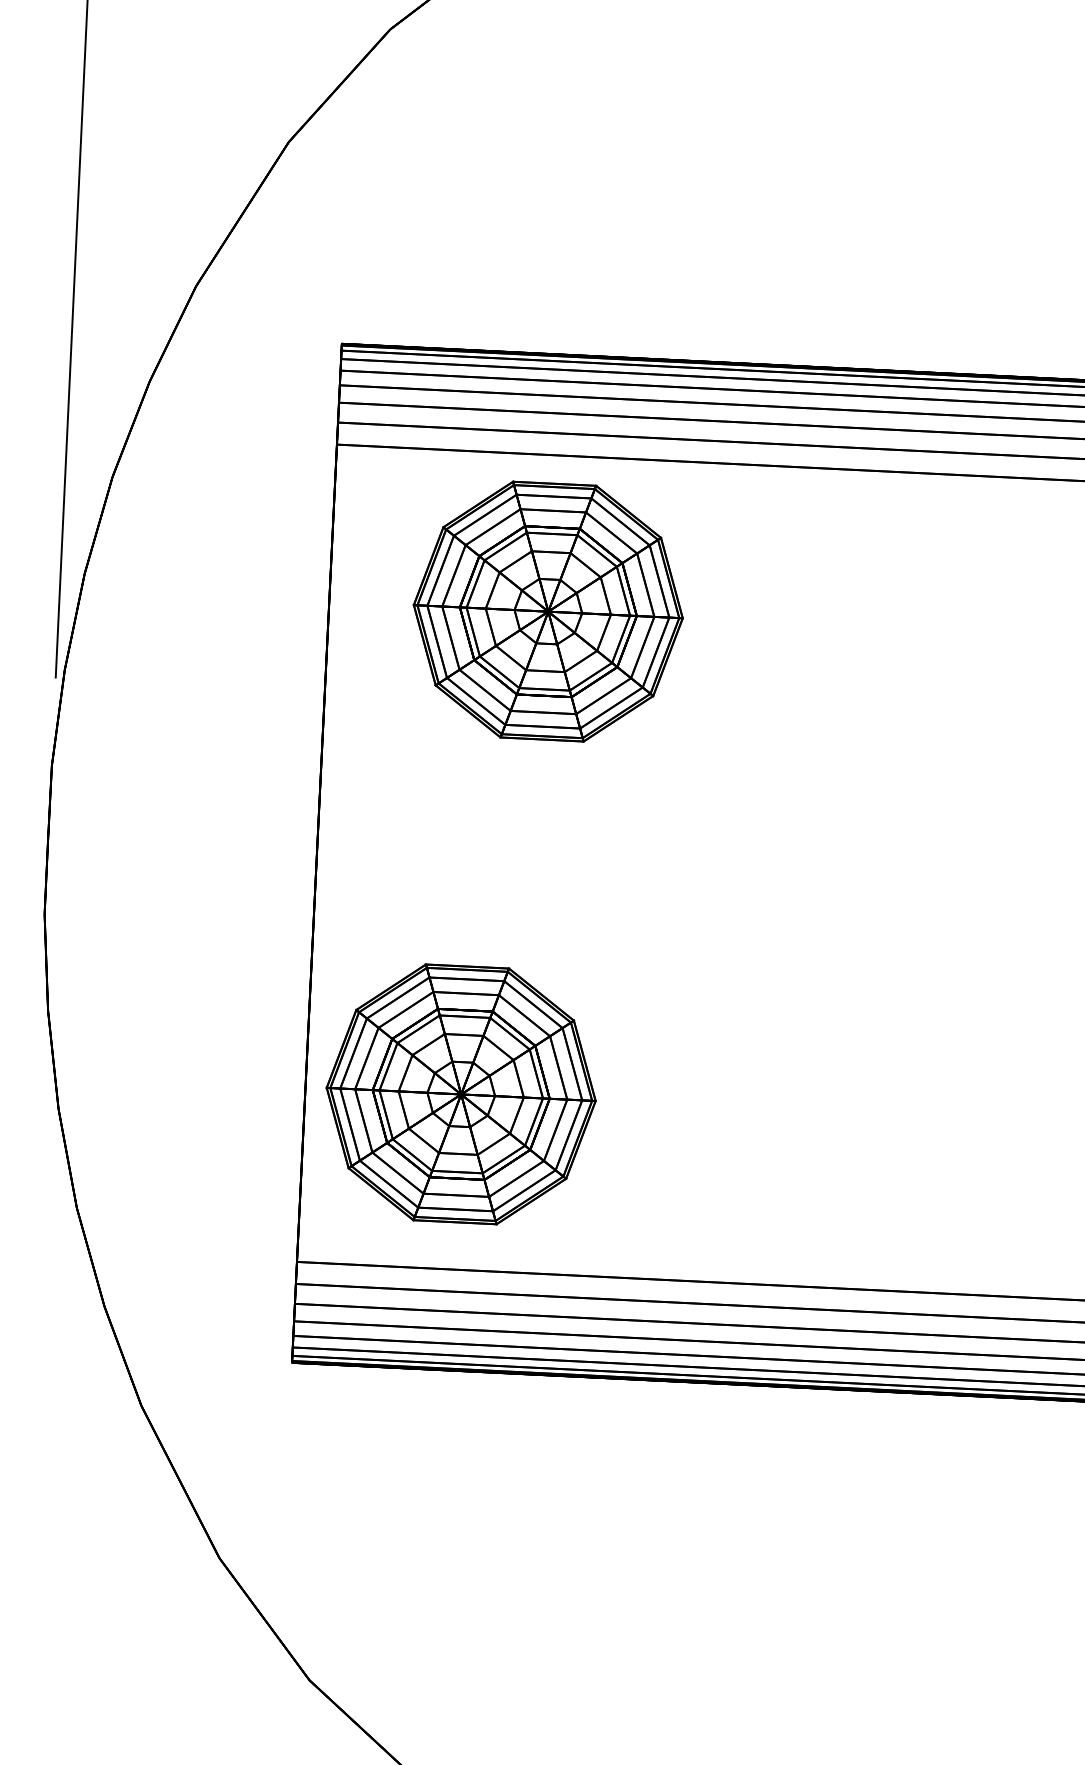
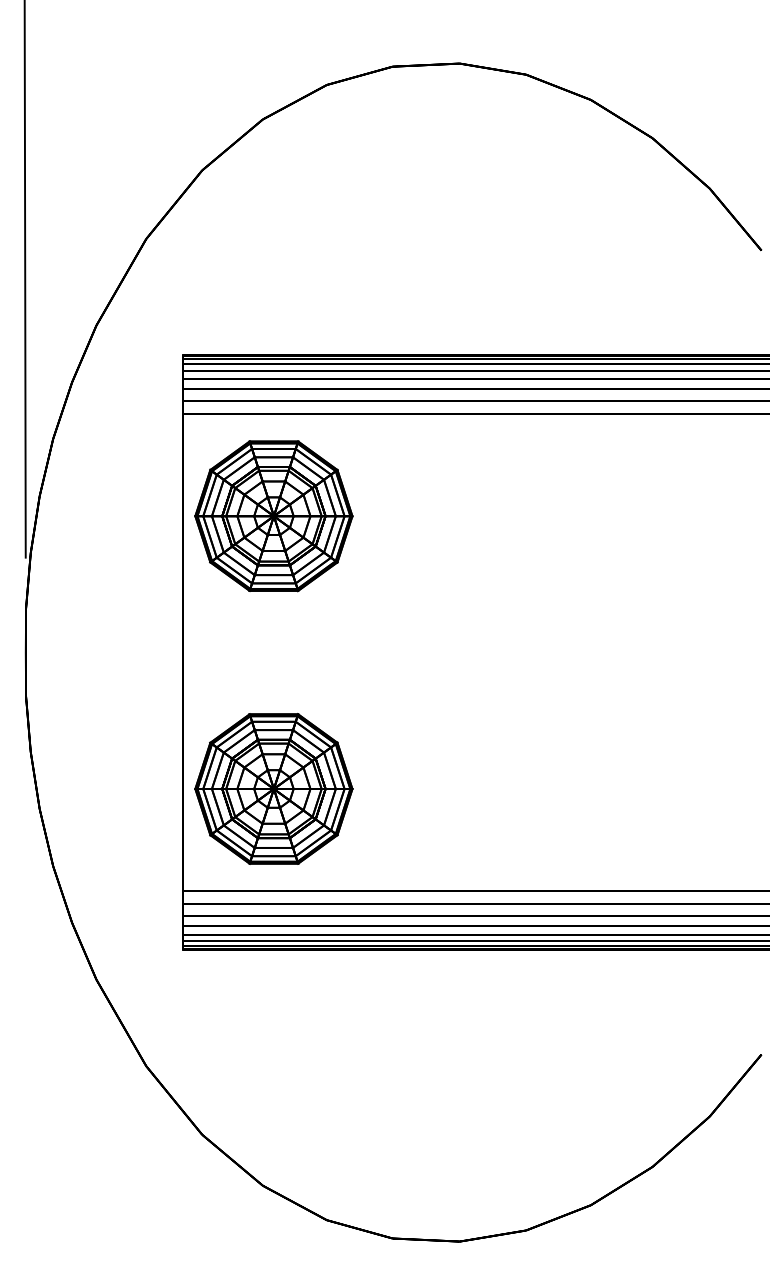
part: (547, 612) -> (273, 516), moved

